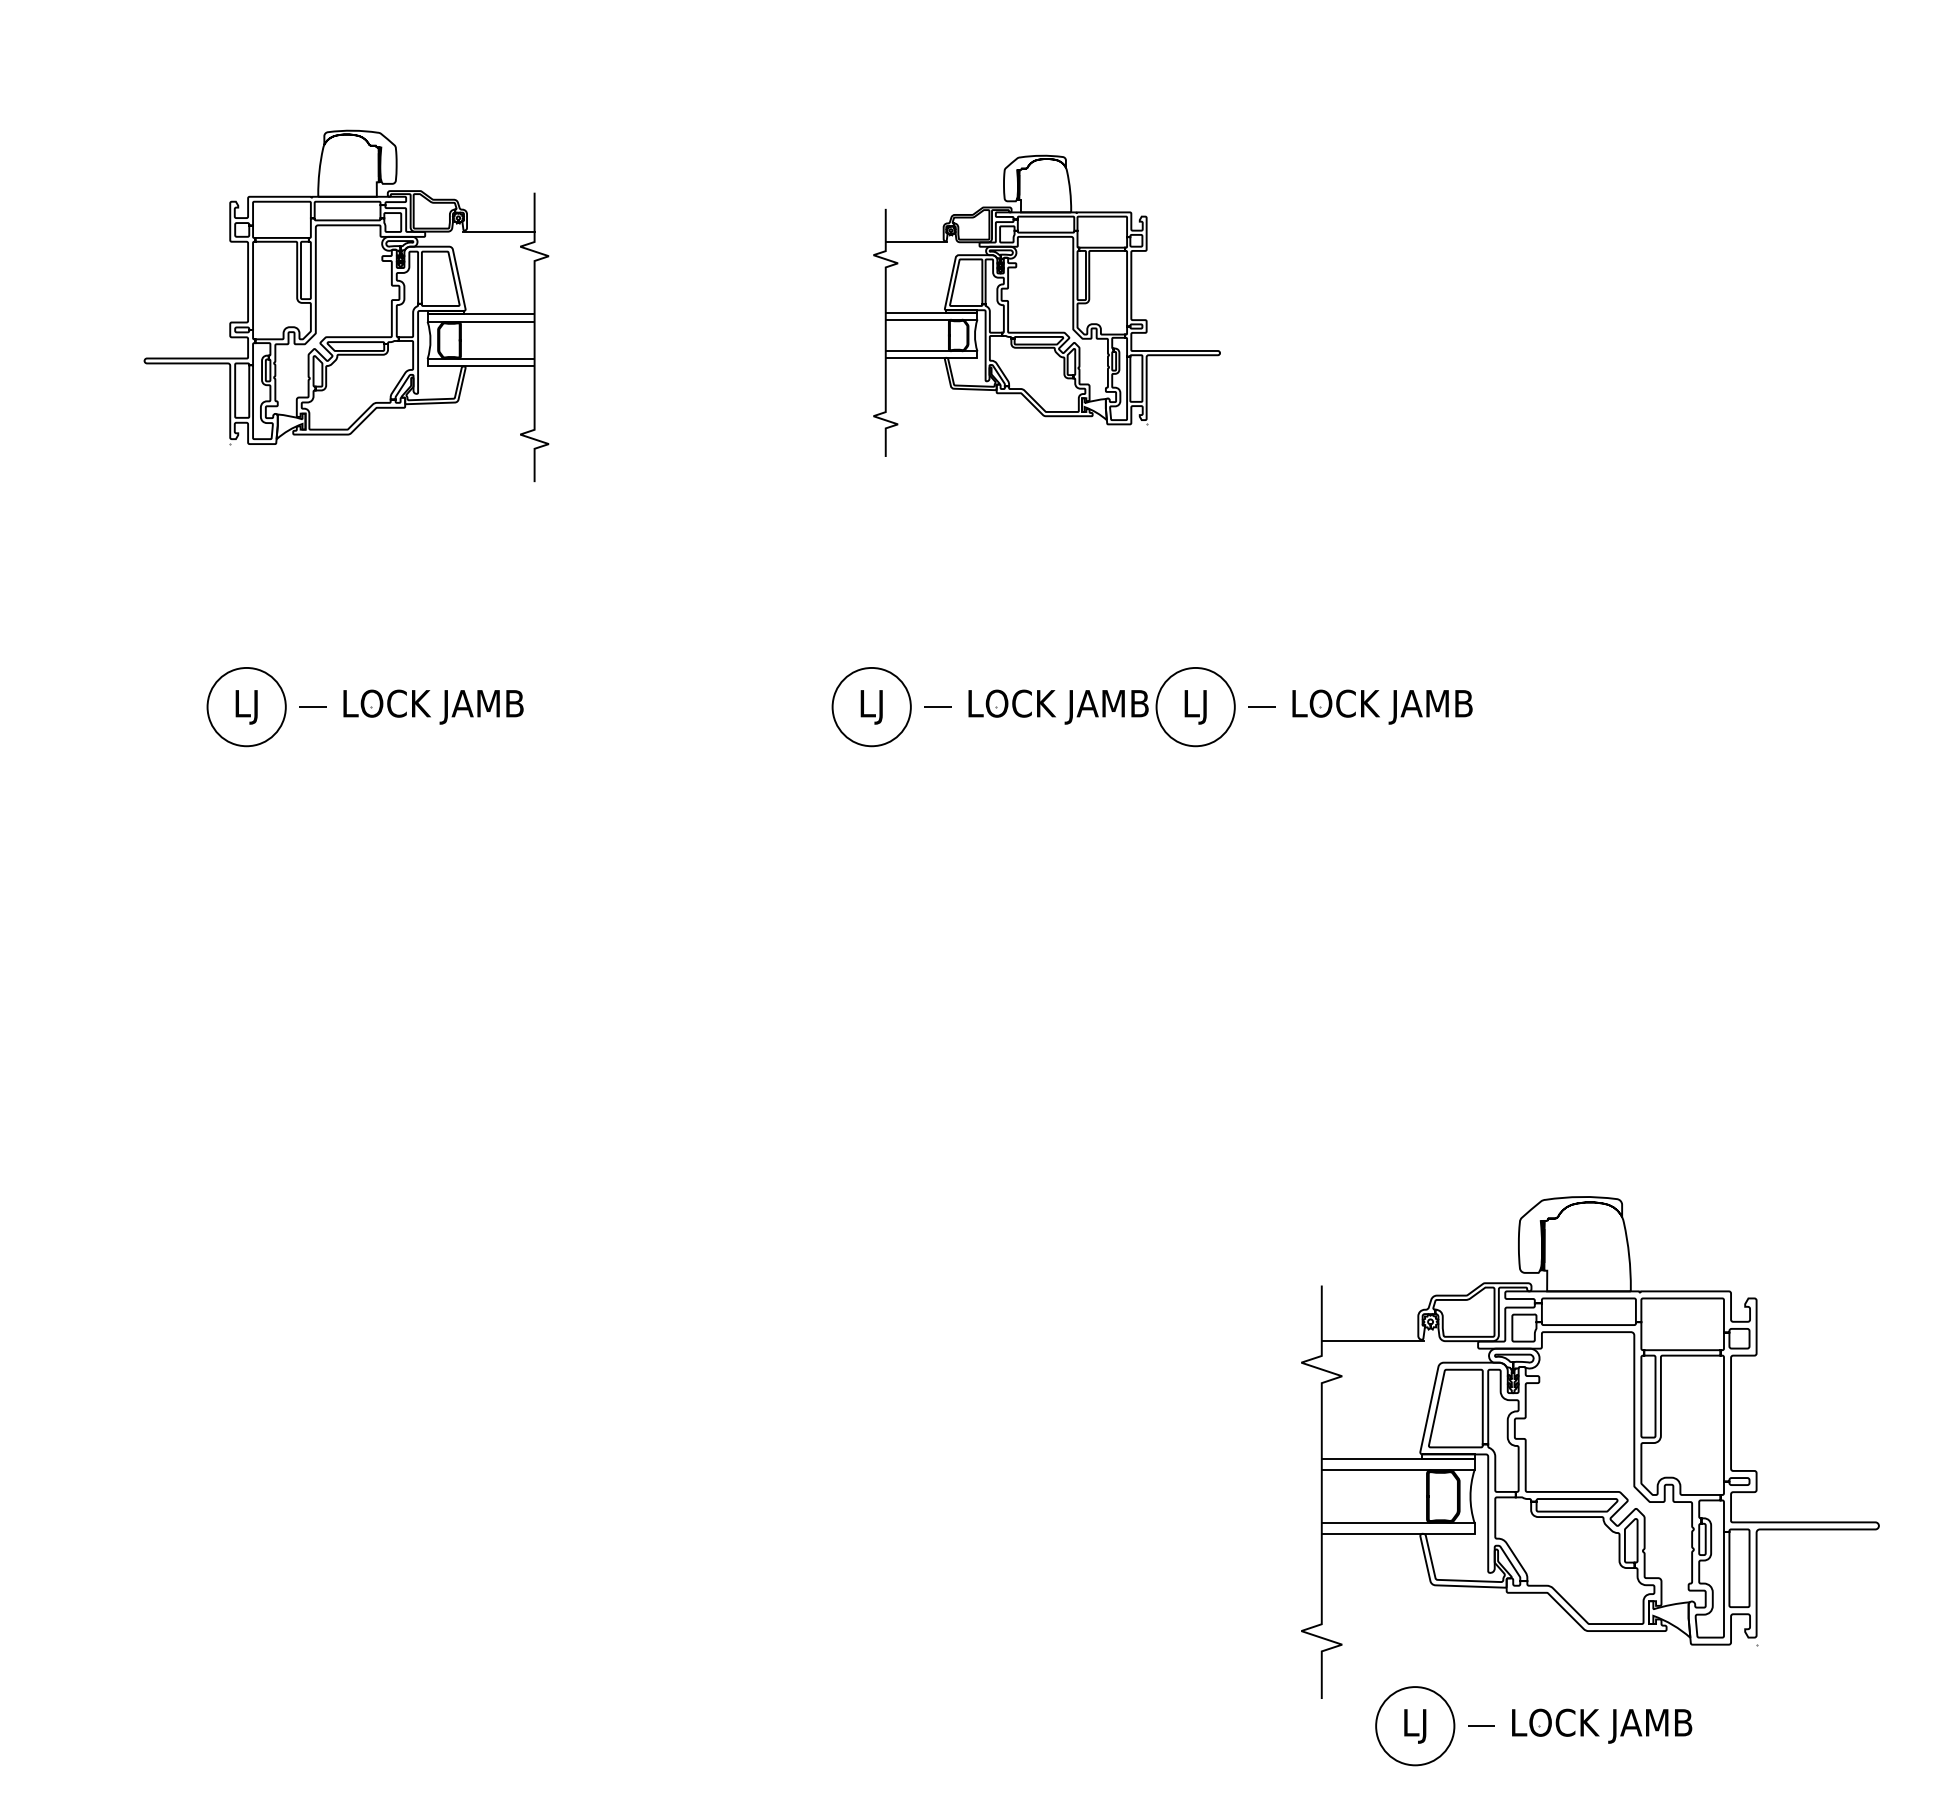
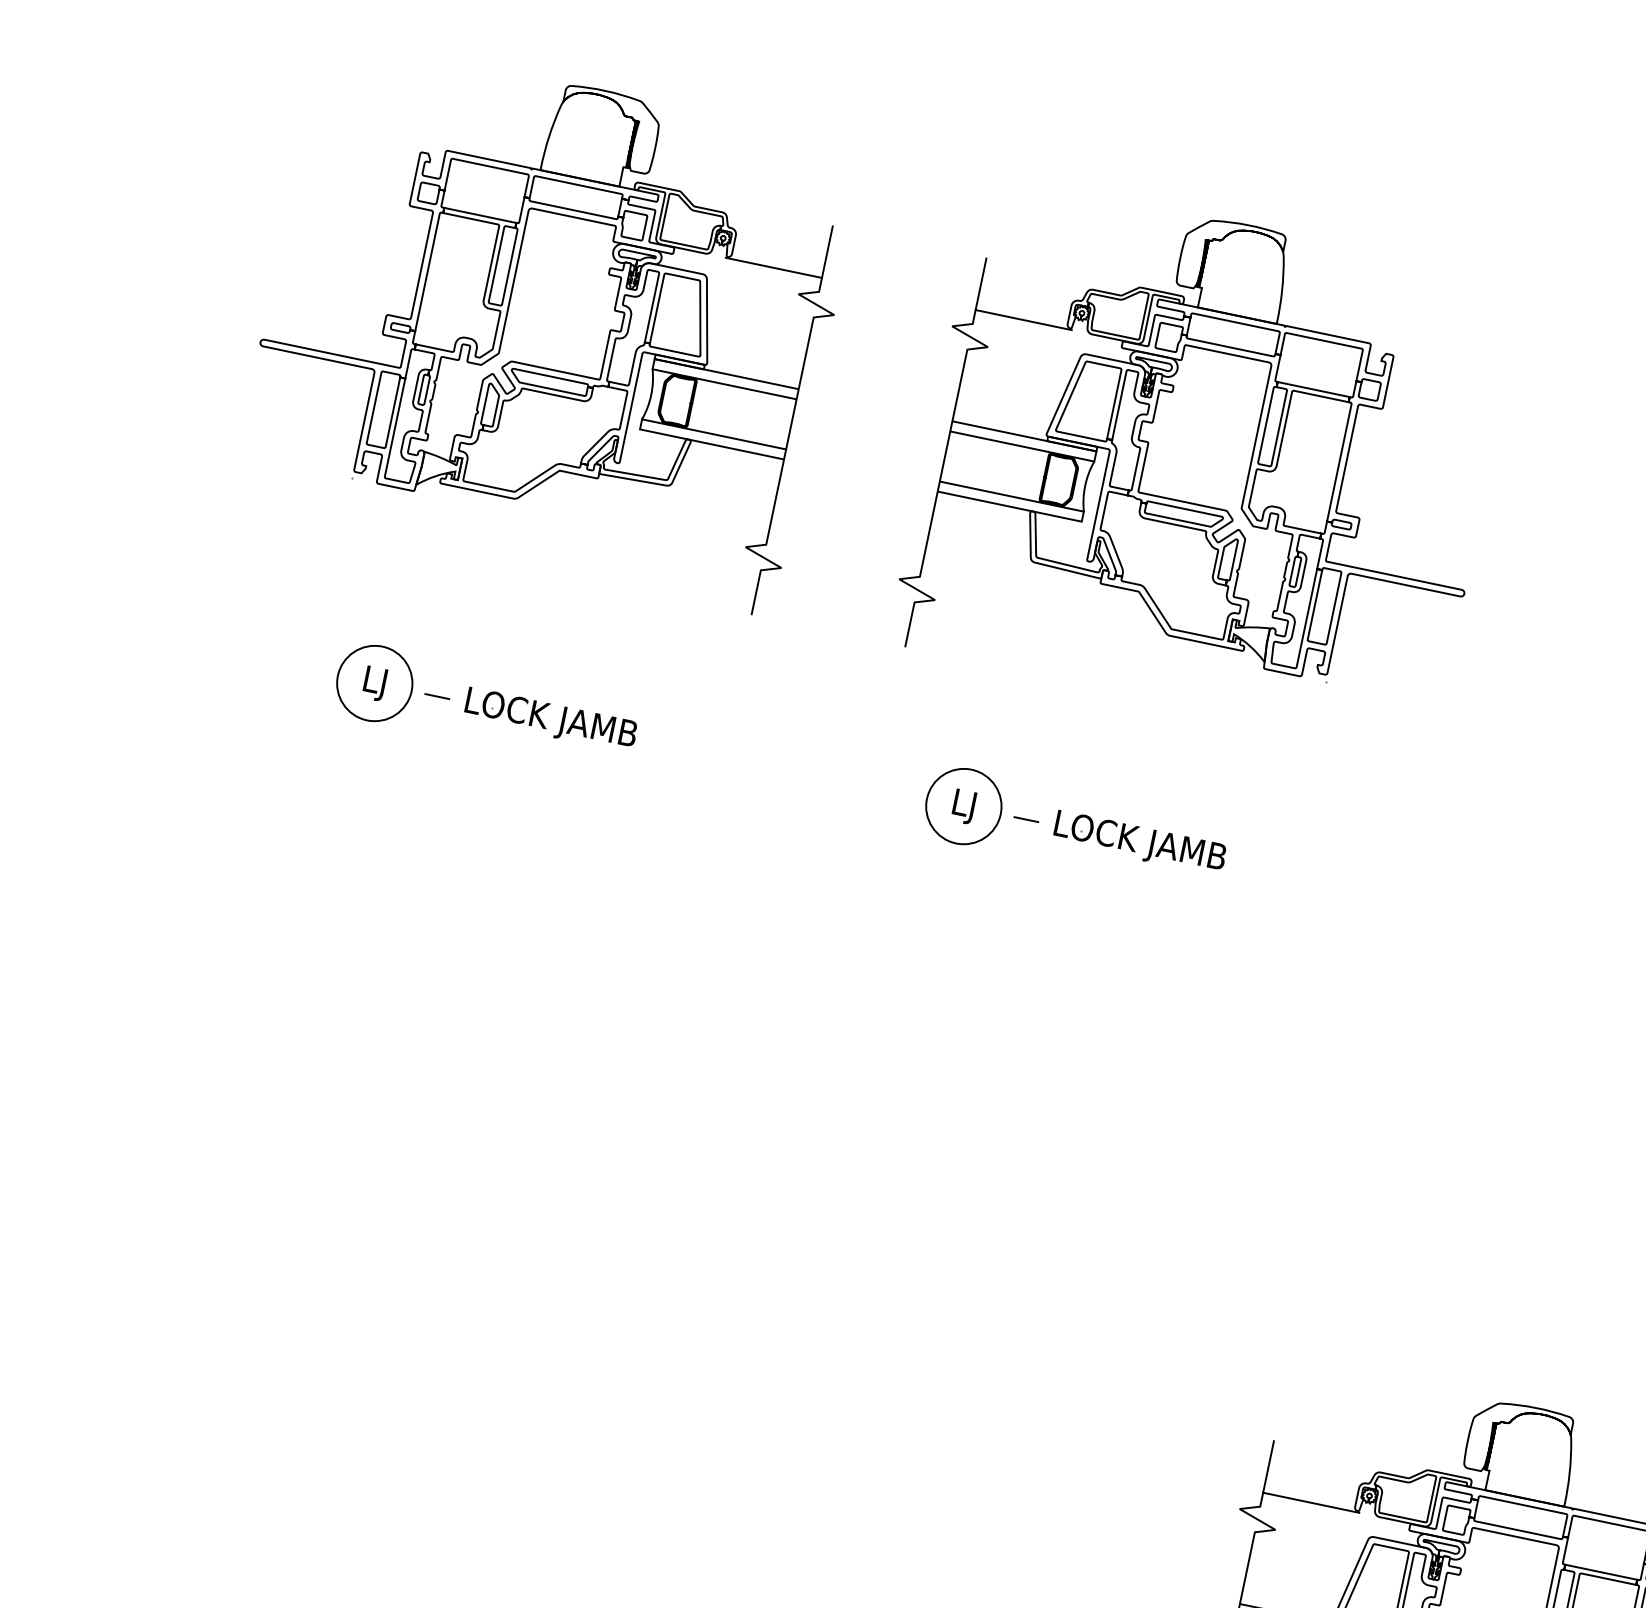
part: (346, 305) -> (547, 324), size x1.43
part: (1046, 305) -> (1207, 462), size x1.67
part: (1313, 707) -> (1380, 893), removed

